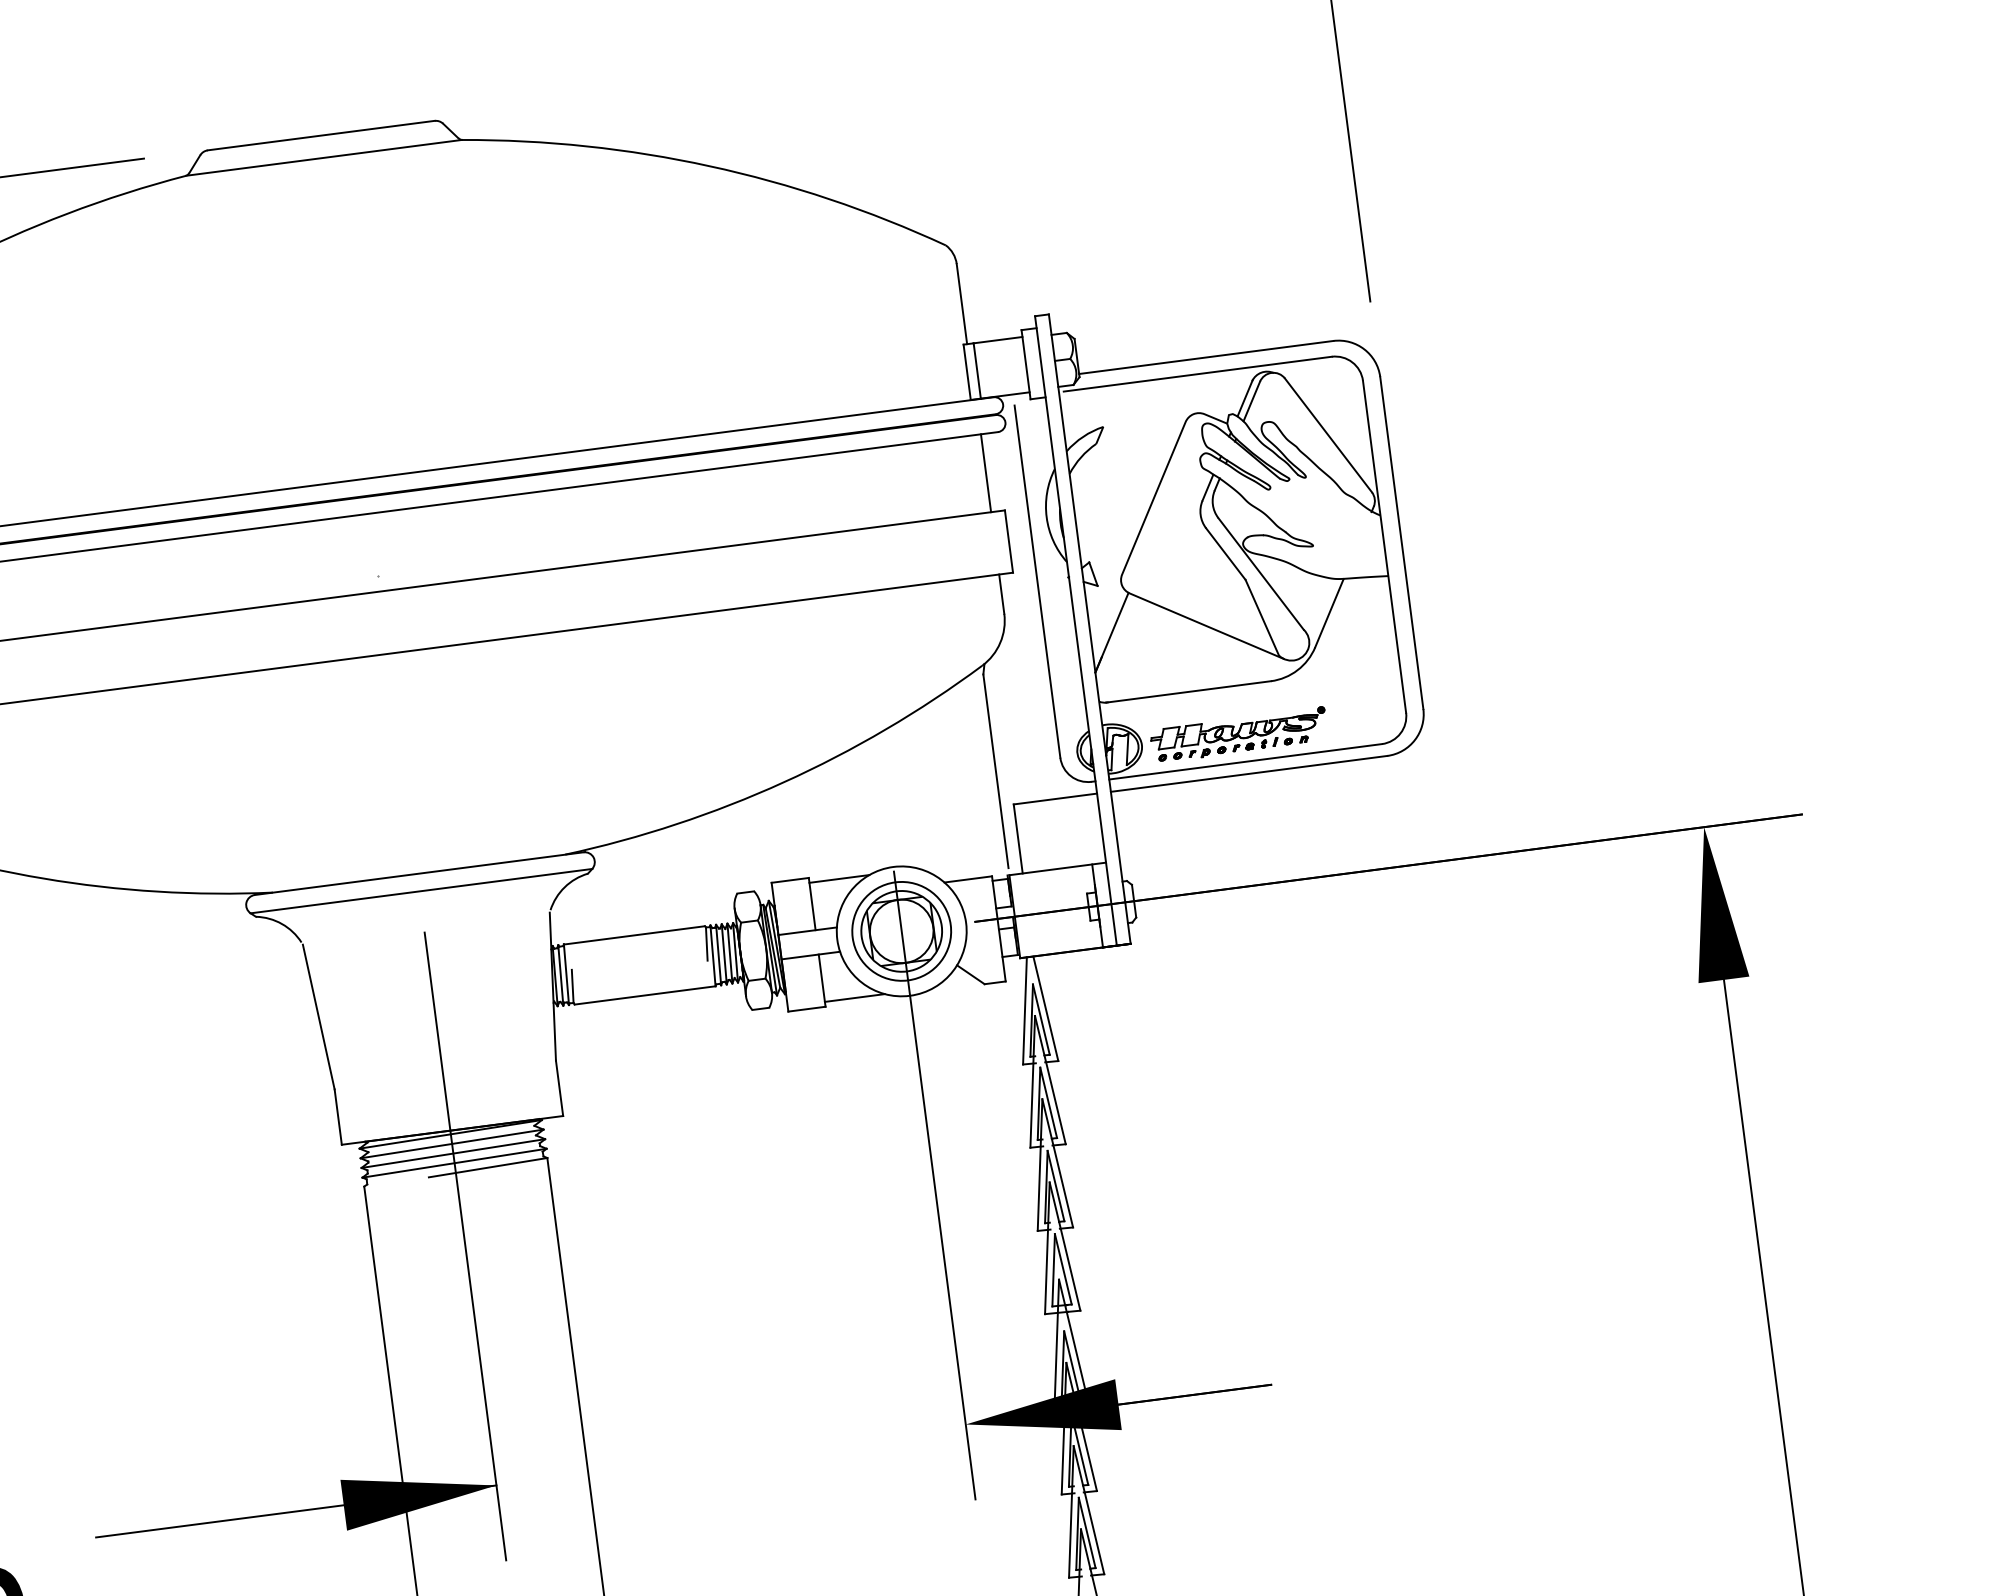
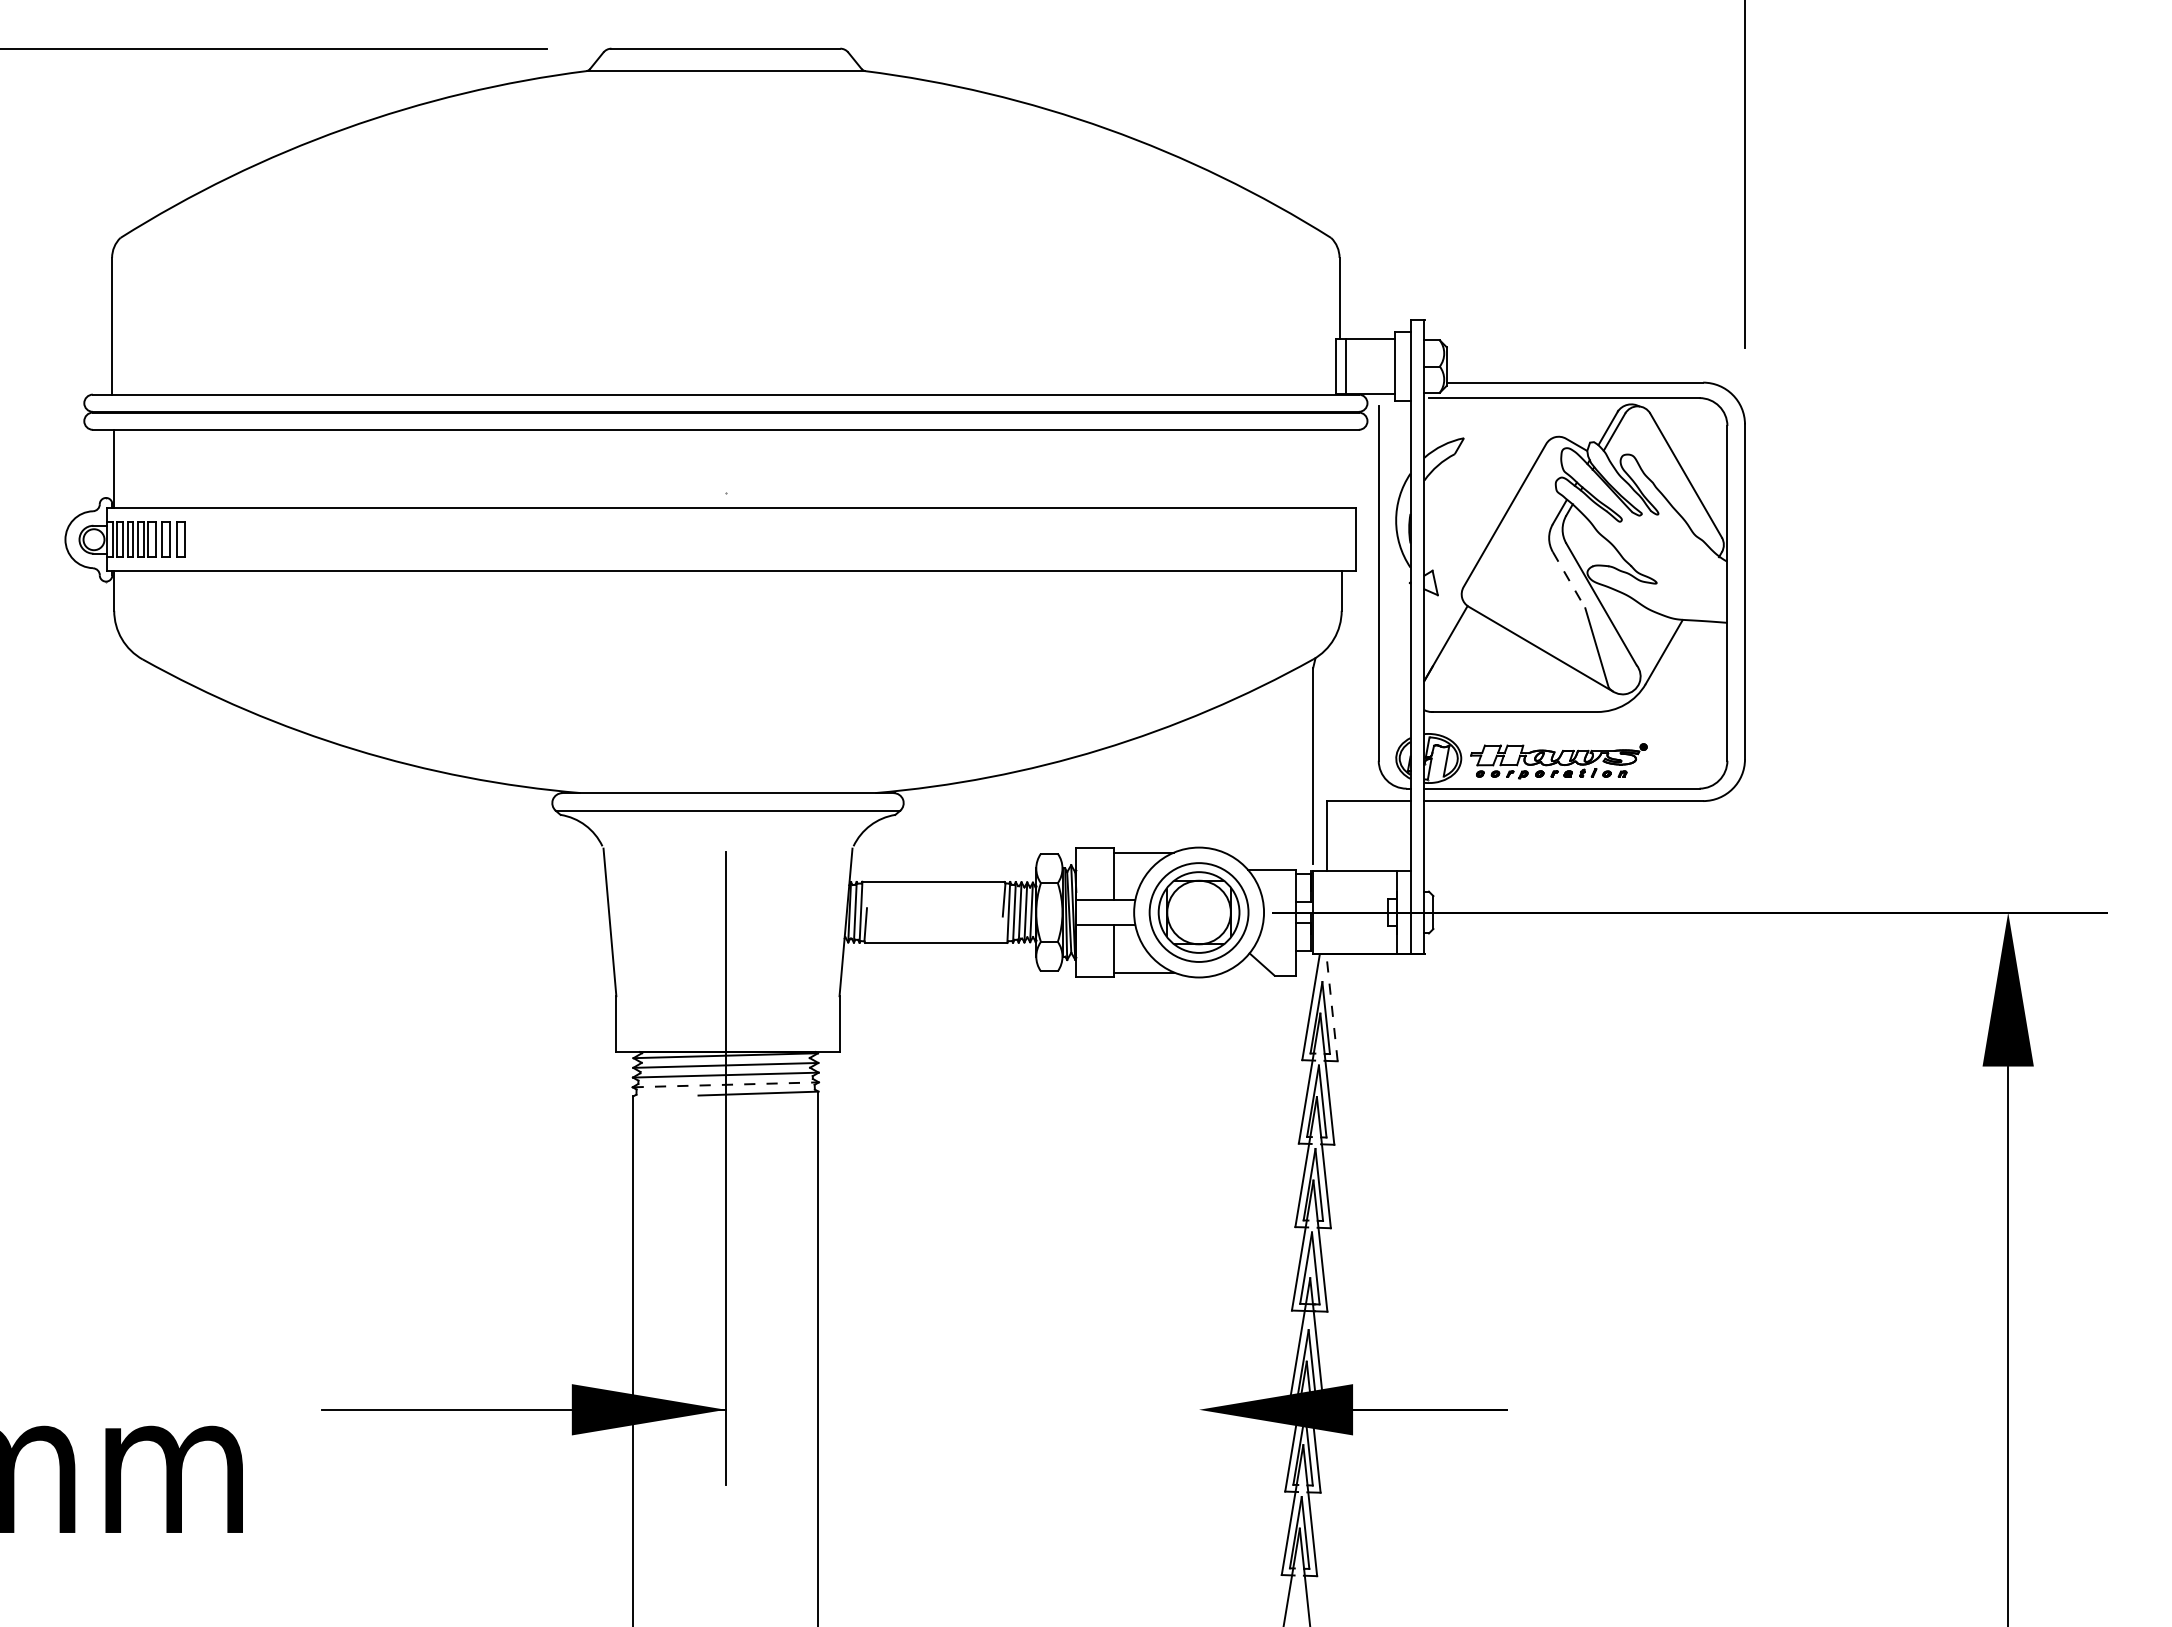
line: (985, 472) -> (1341, 468), removed
line: (1226, 554) -> (1569, 580), solid -> dashed
line: (1046, 1008) -> (1332, 1007), solid -> dashed
line: (455, 1162) -> (726, 1084), solid -> dashed
line: (935, 1185) -> (1199, 1168), removed

